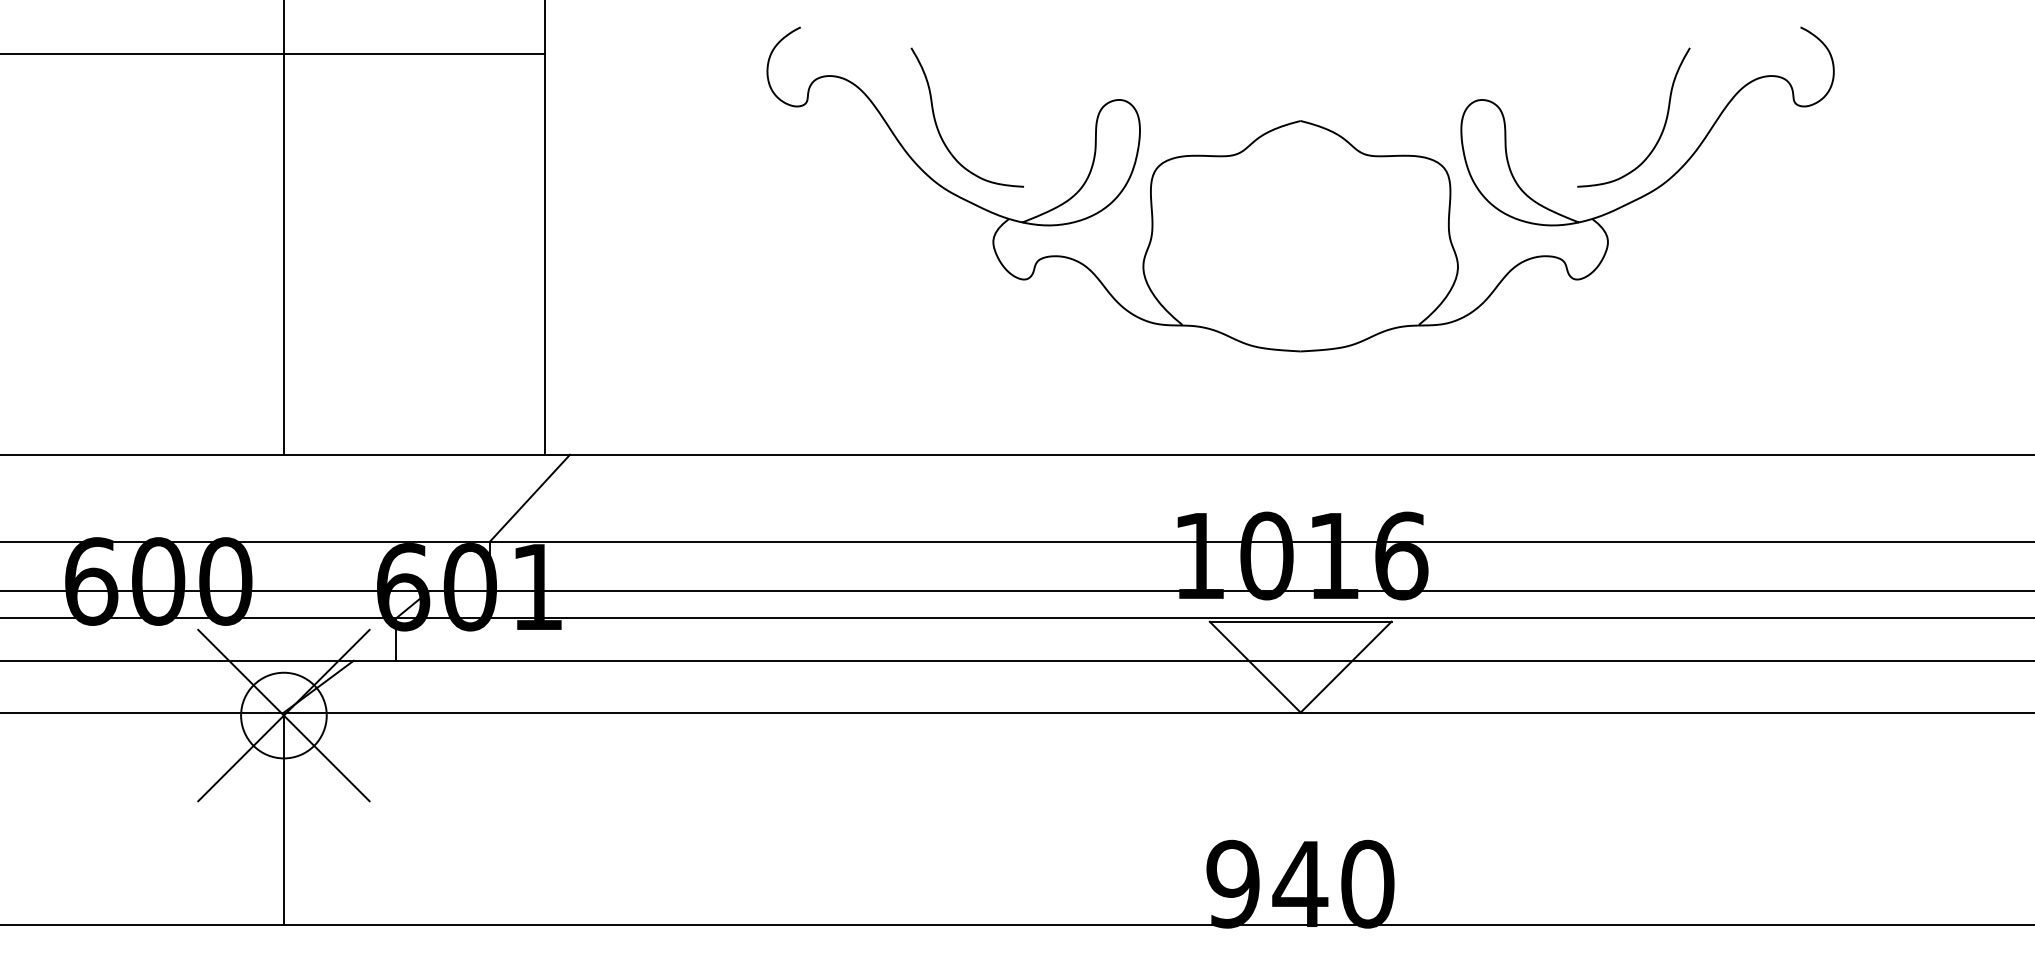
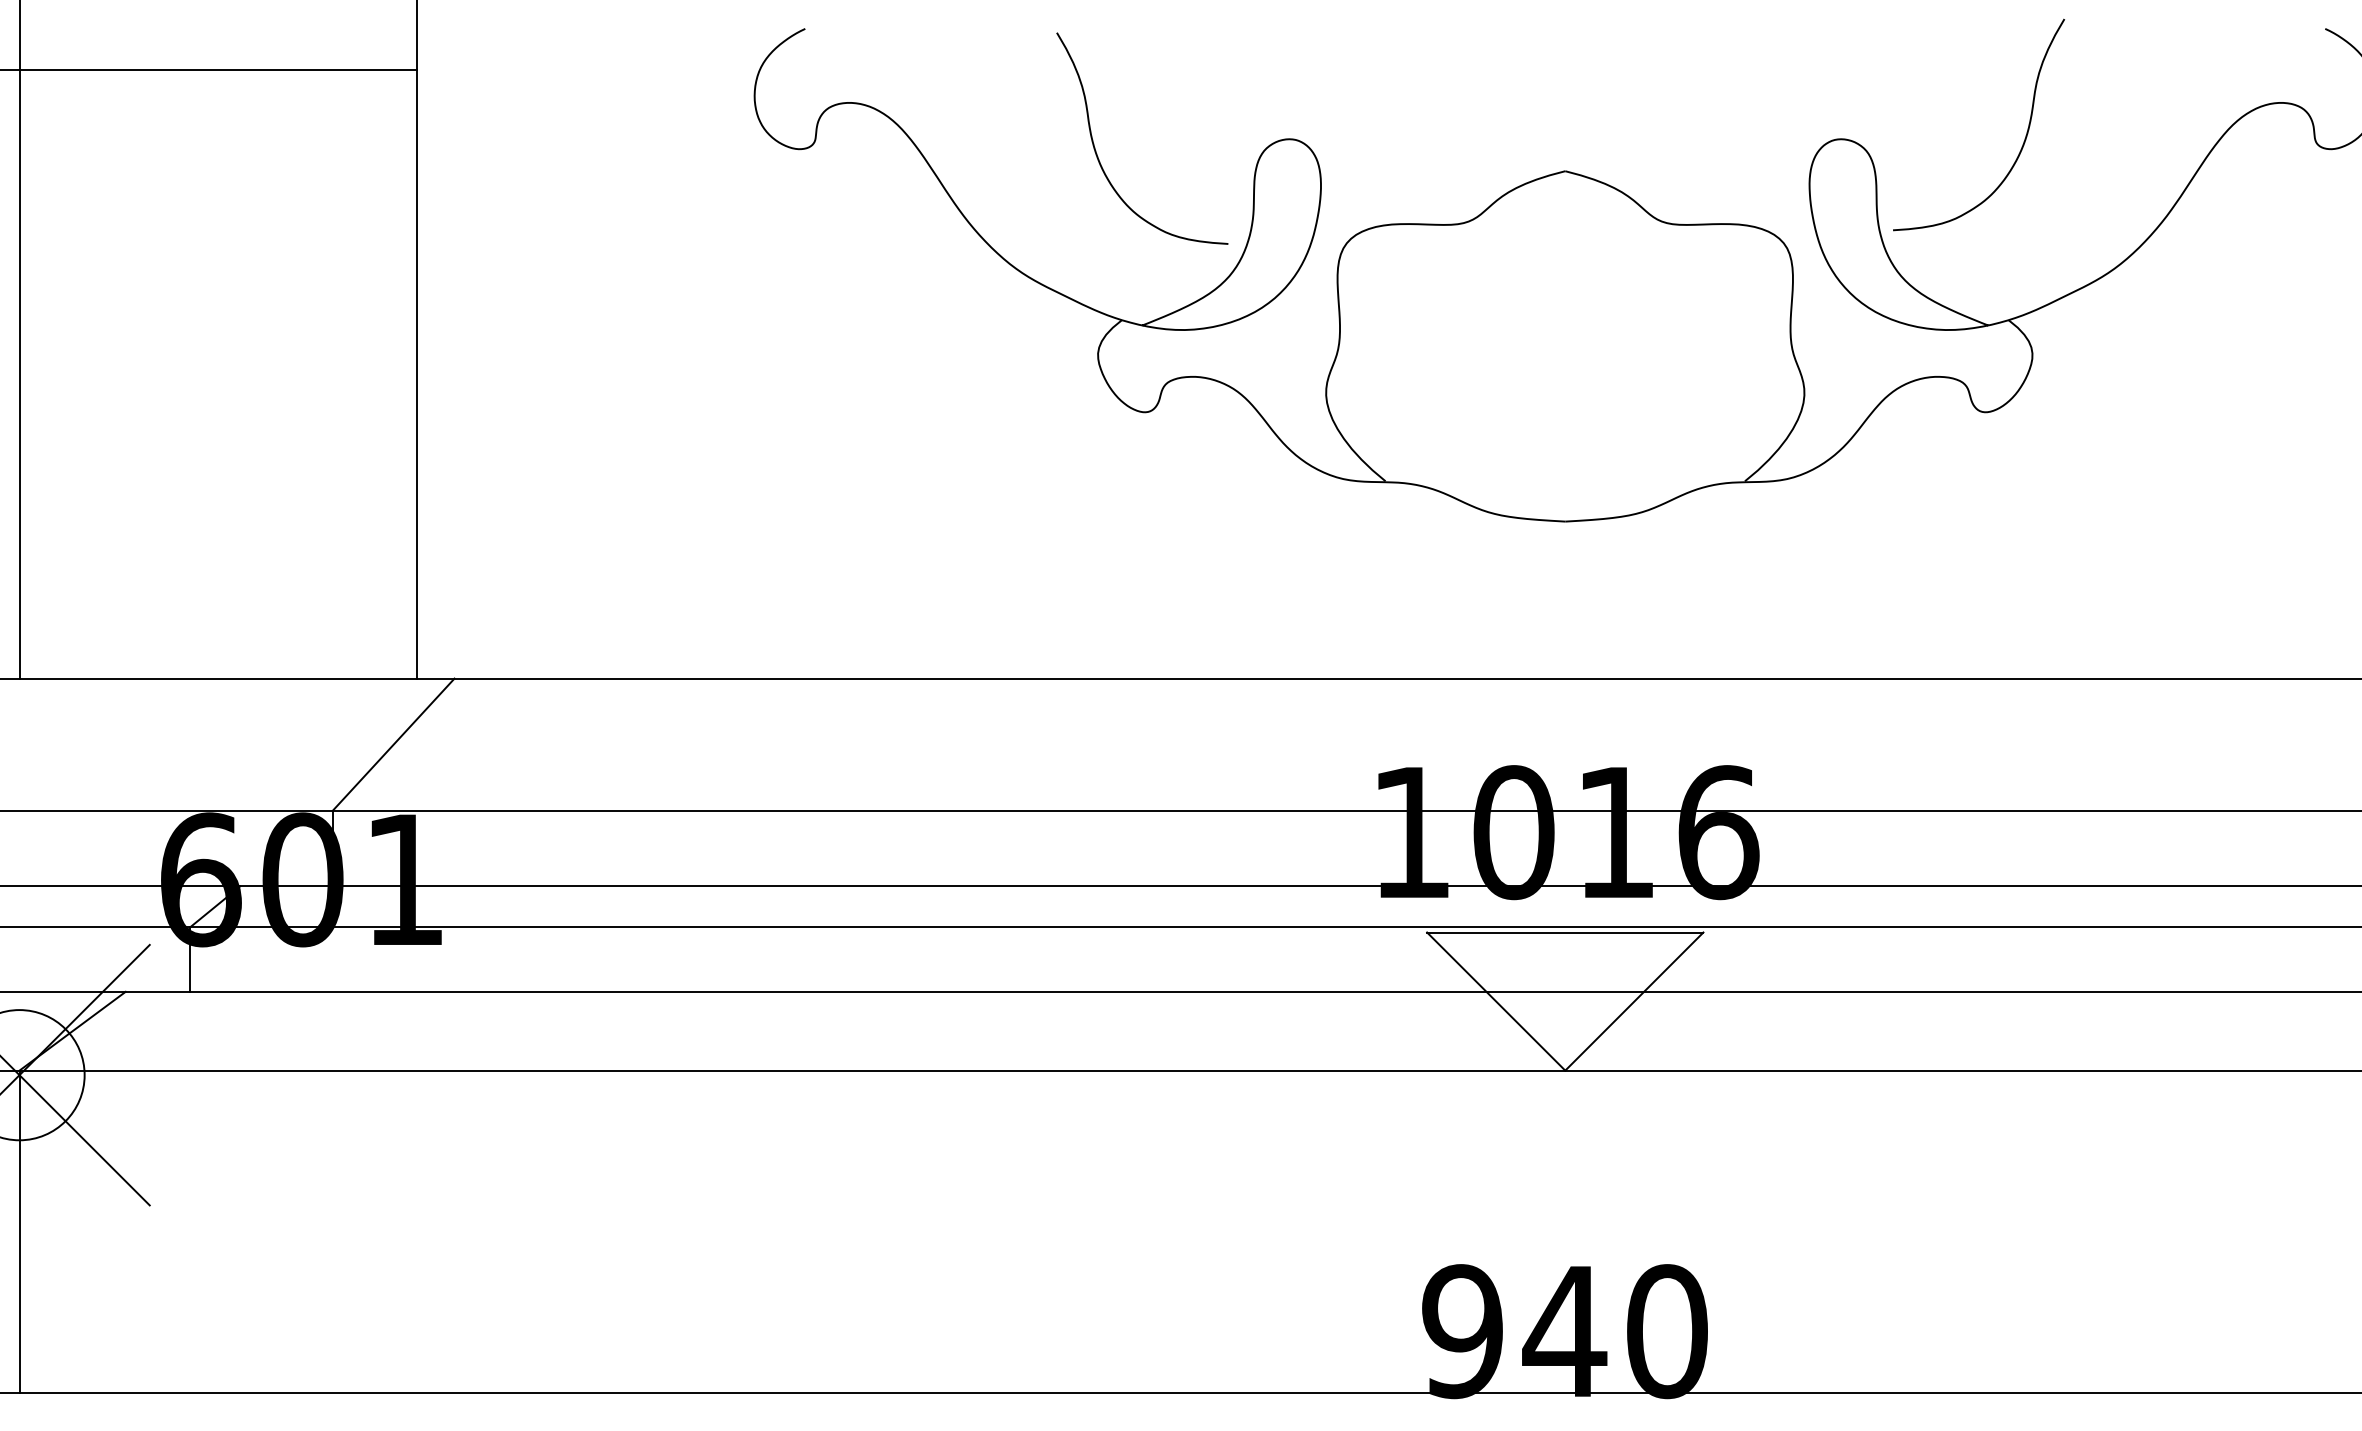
curve: (938, 127) -> (1098, 153), moved
curve: (1662, 128) -> (2022, 141), moved

